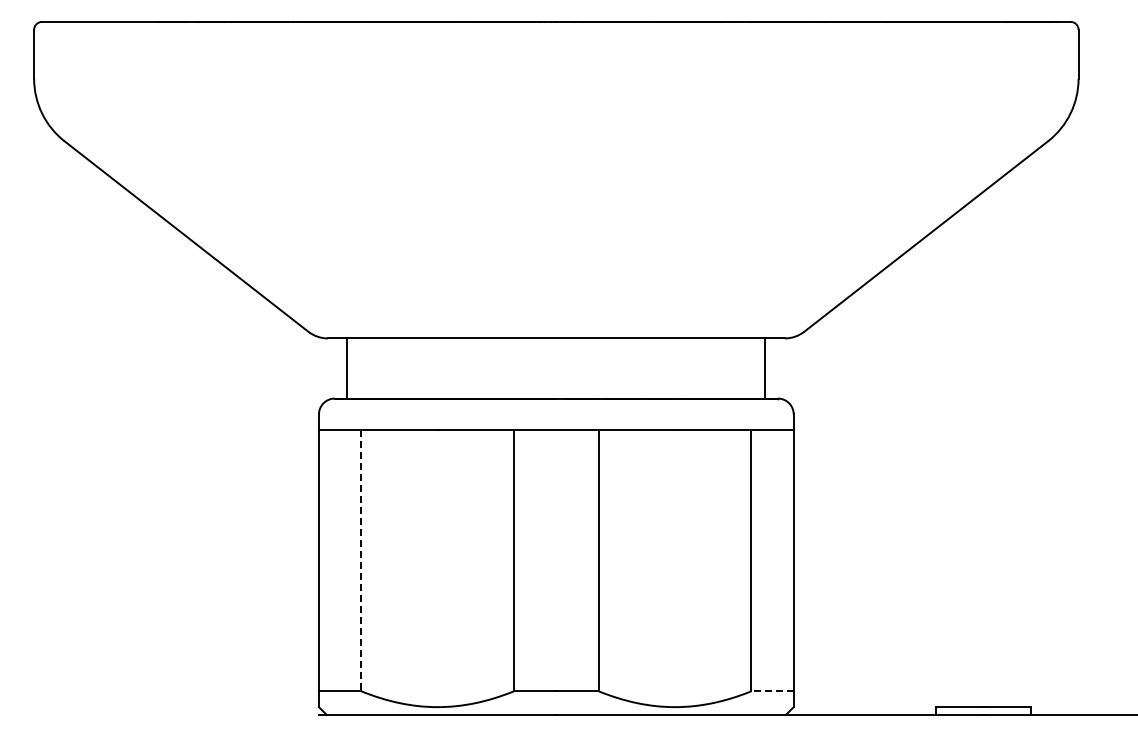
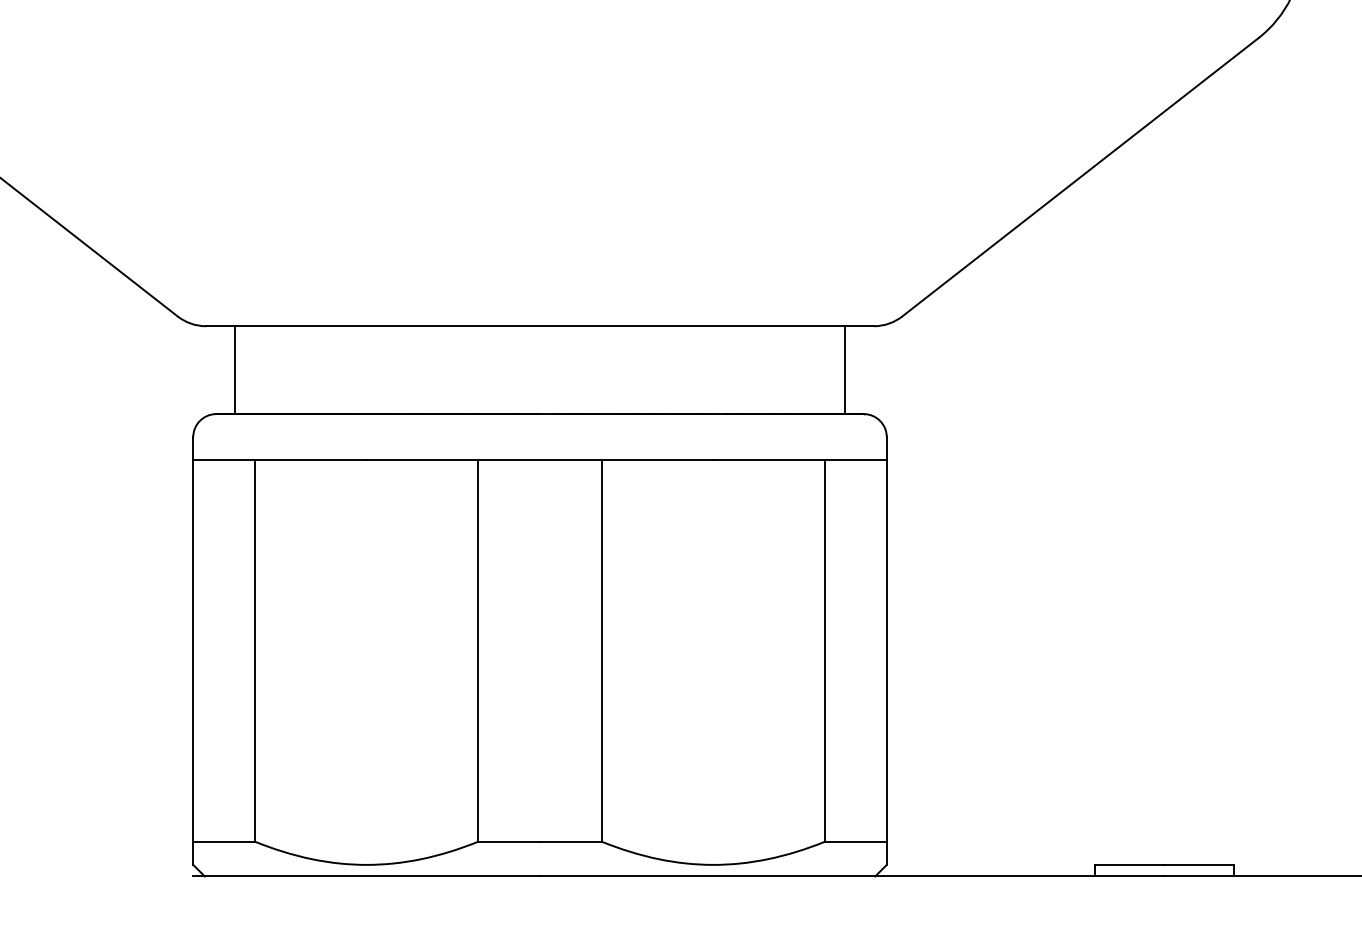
line: (361, 560) -> (255, 650), dashed -> solid
line: (772, 691) -> (855, 842), dashed -> solid

